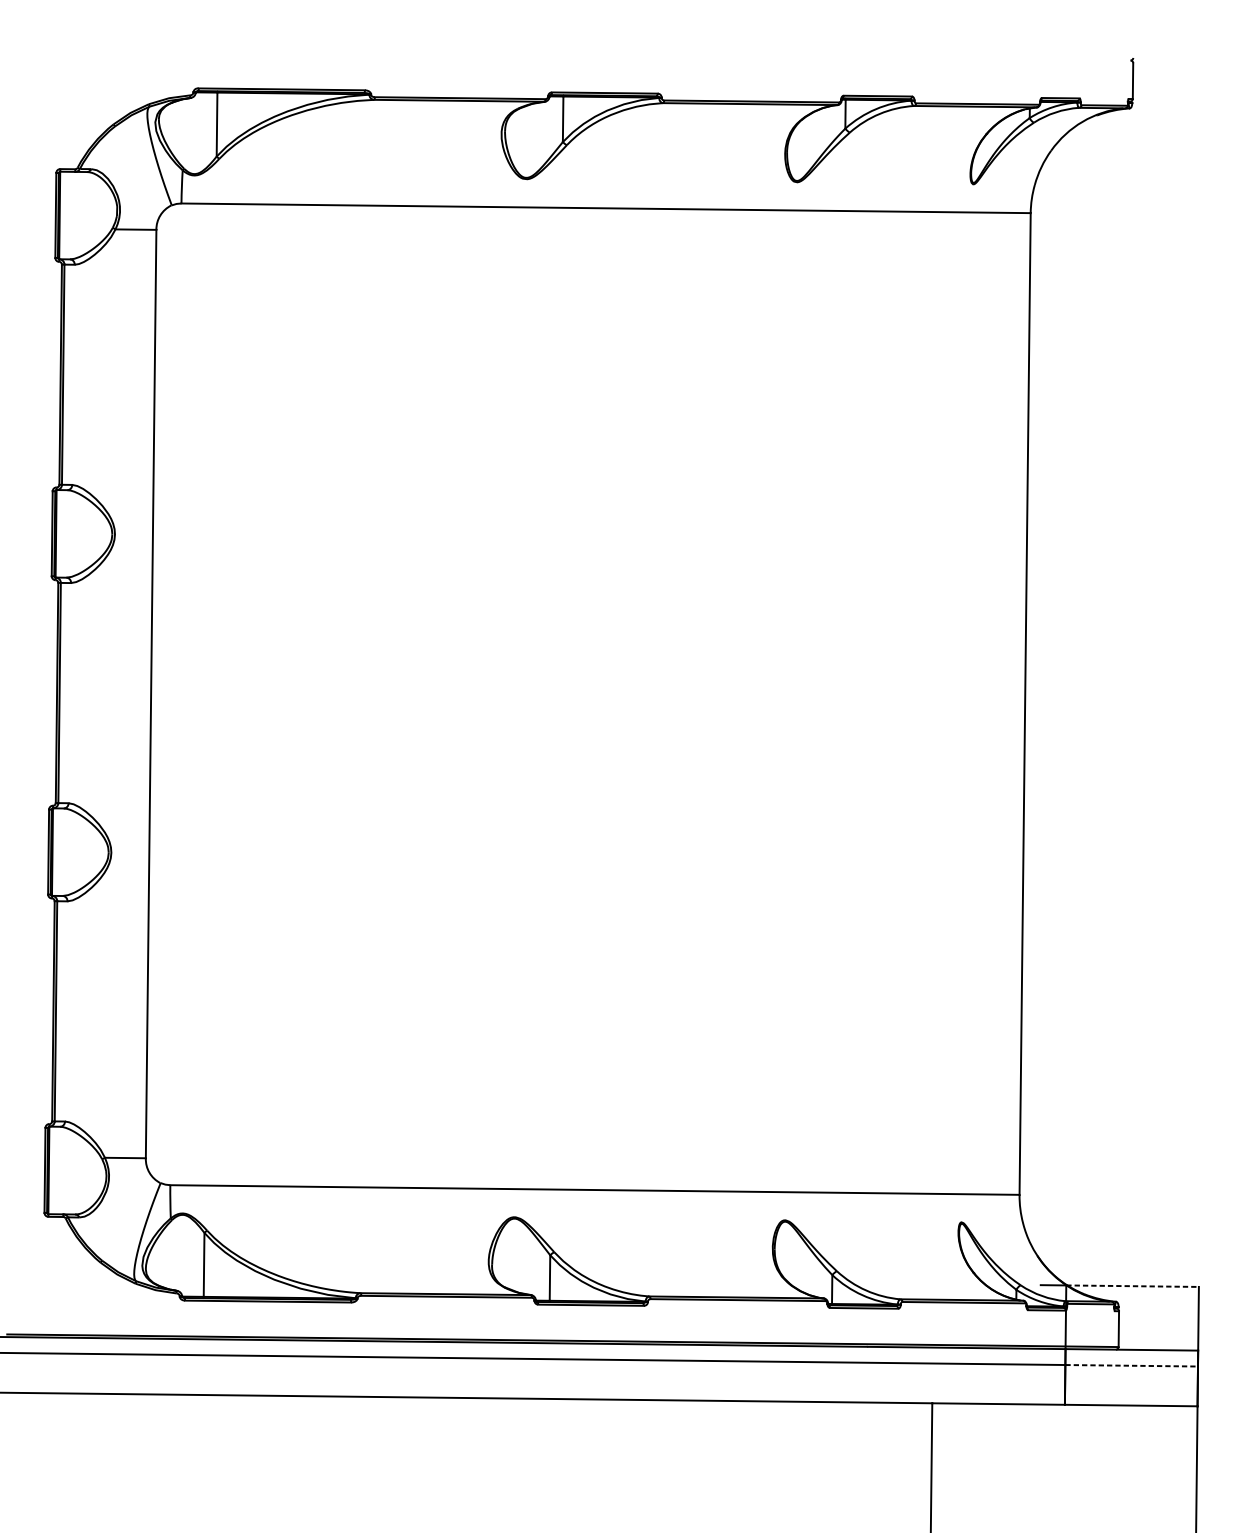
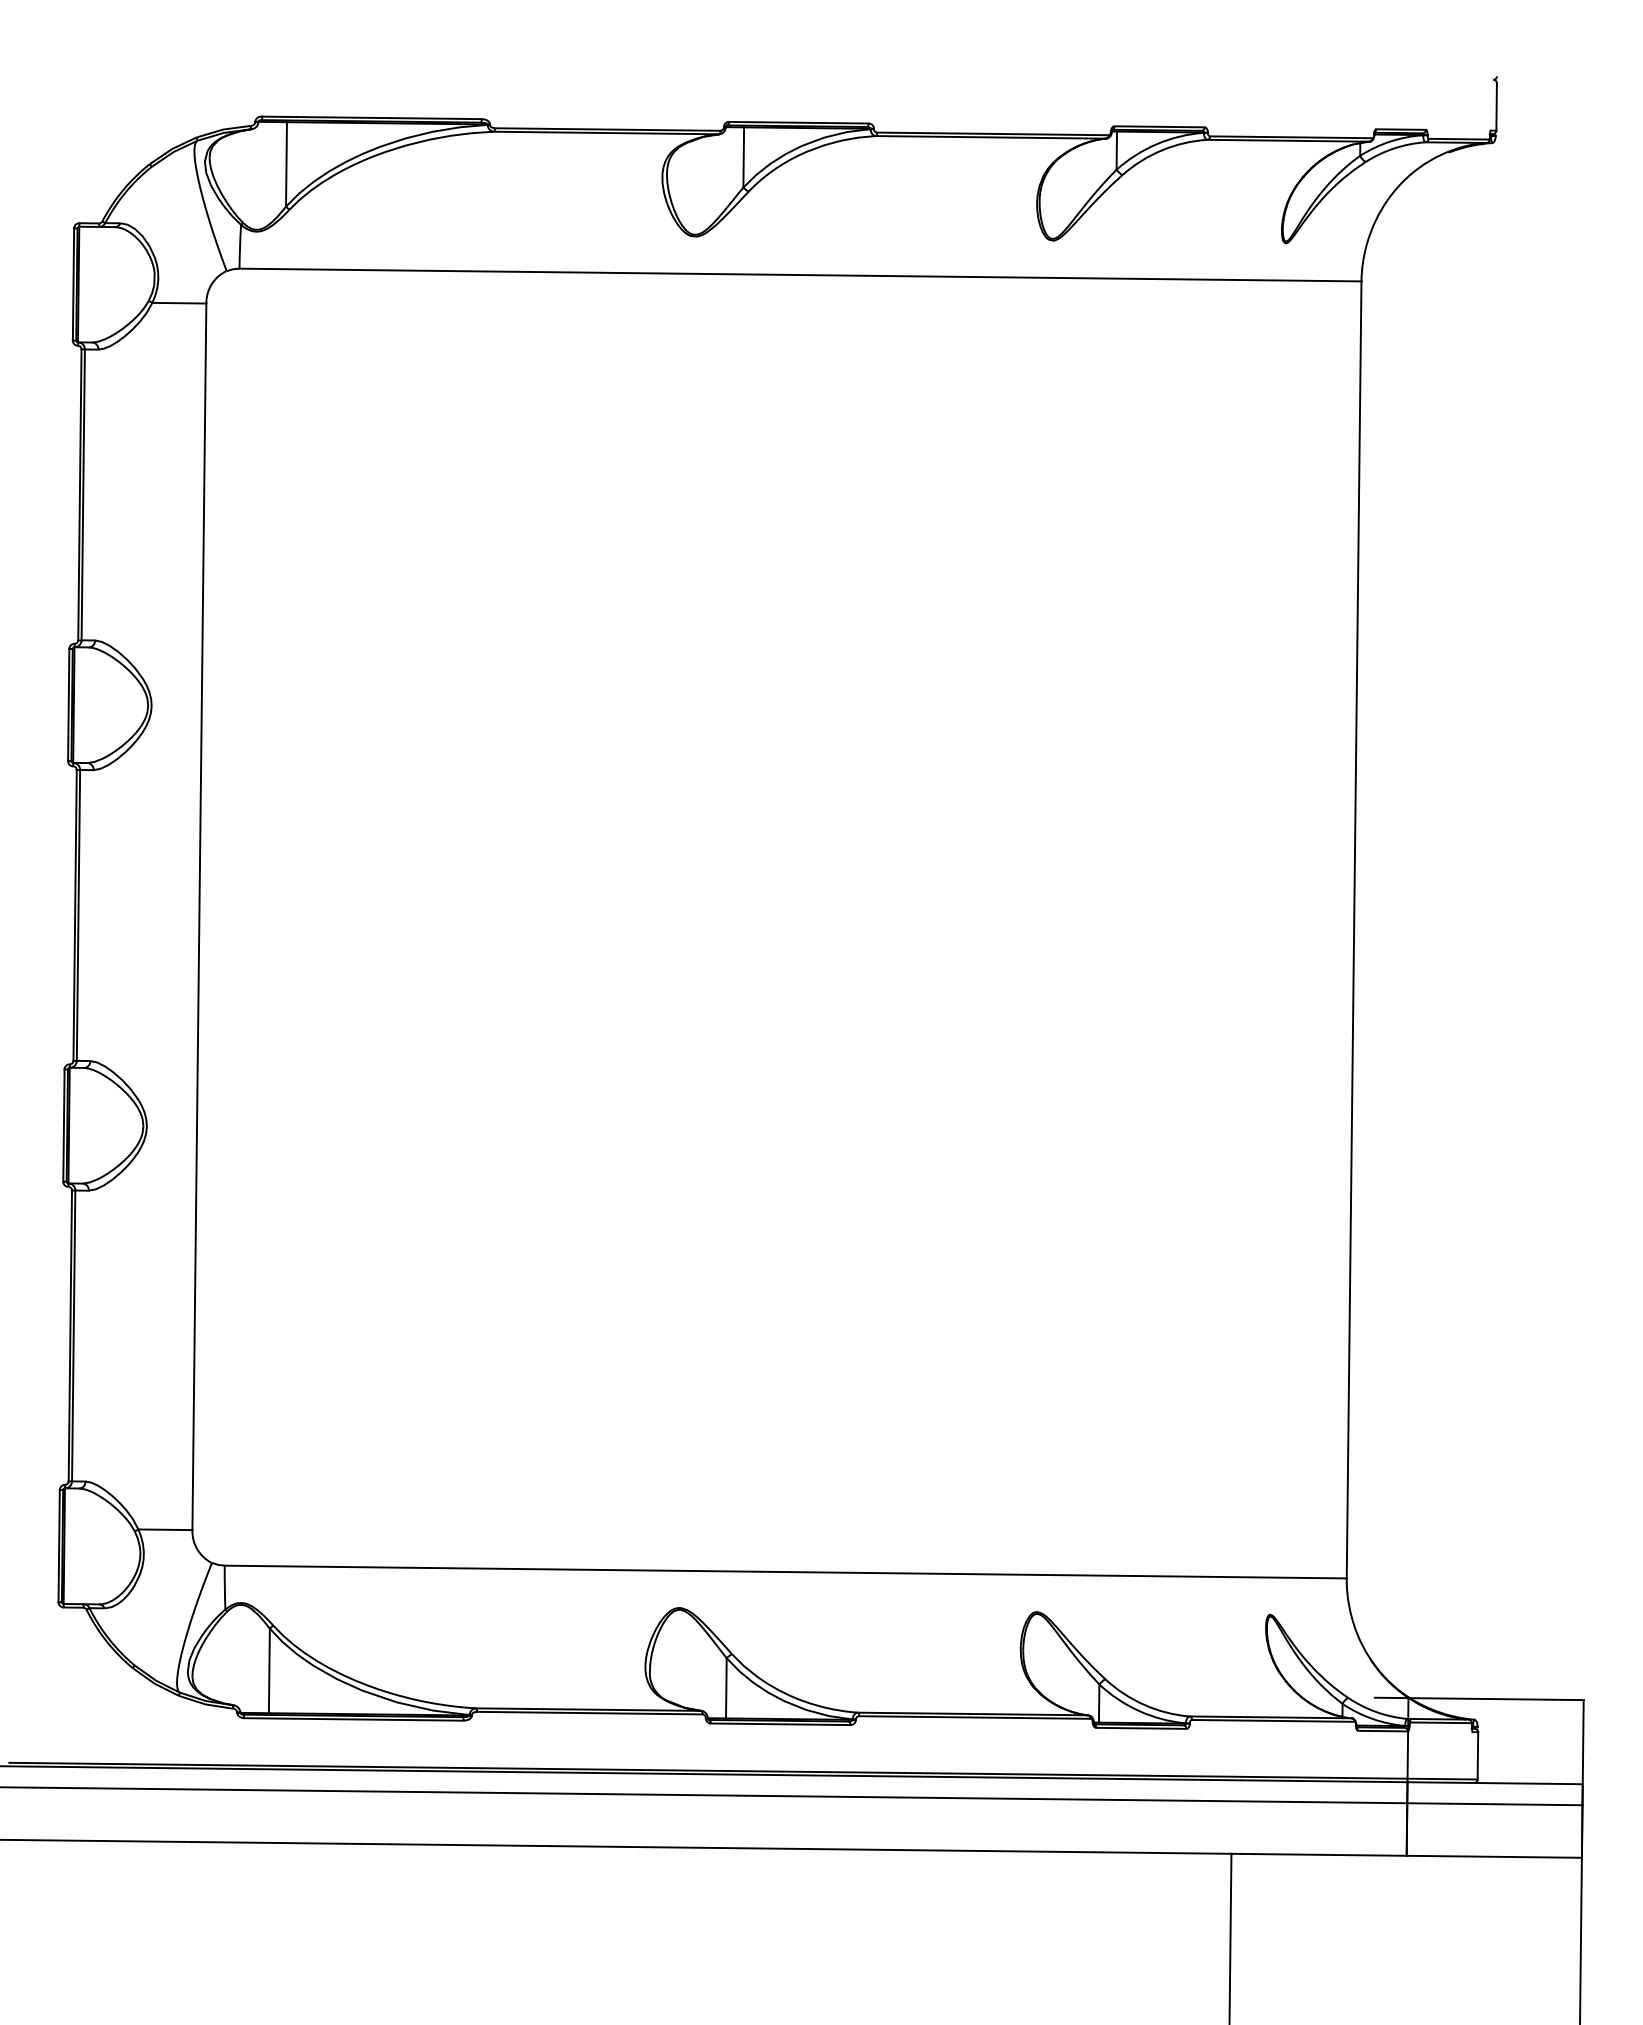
line: (1132, 1286) -> (1496, 1699), dashed -> solid
line: (1131, 1365) -> (1494, 1804), dashed -> solid

